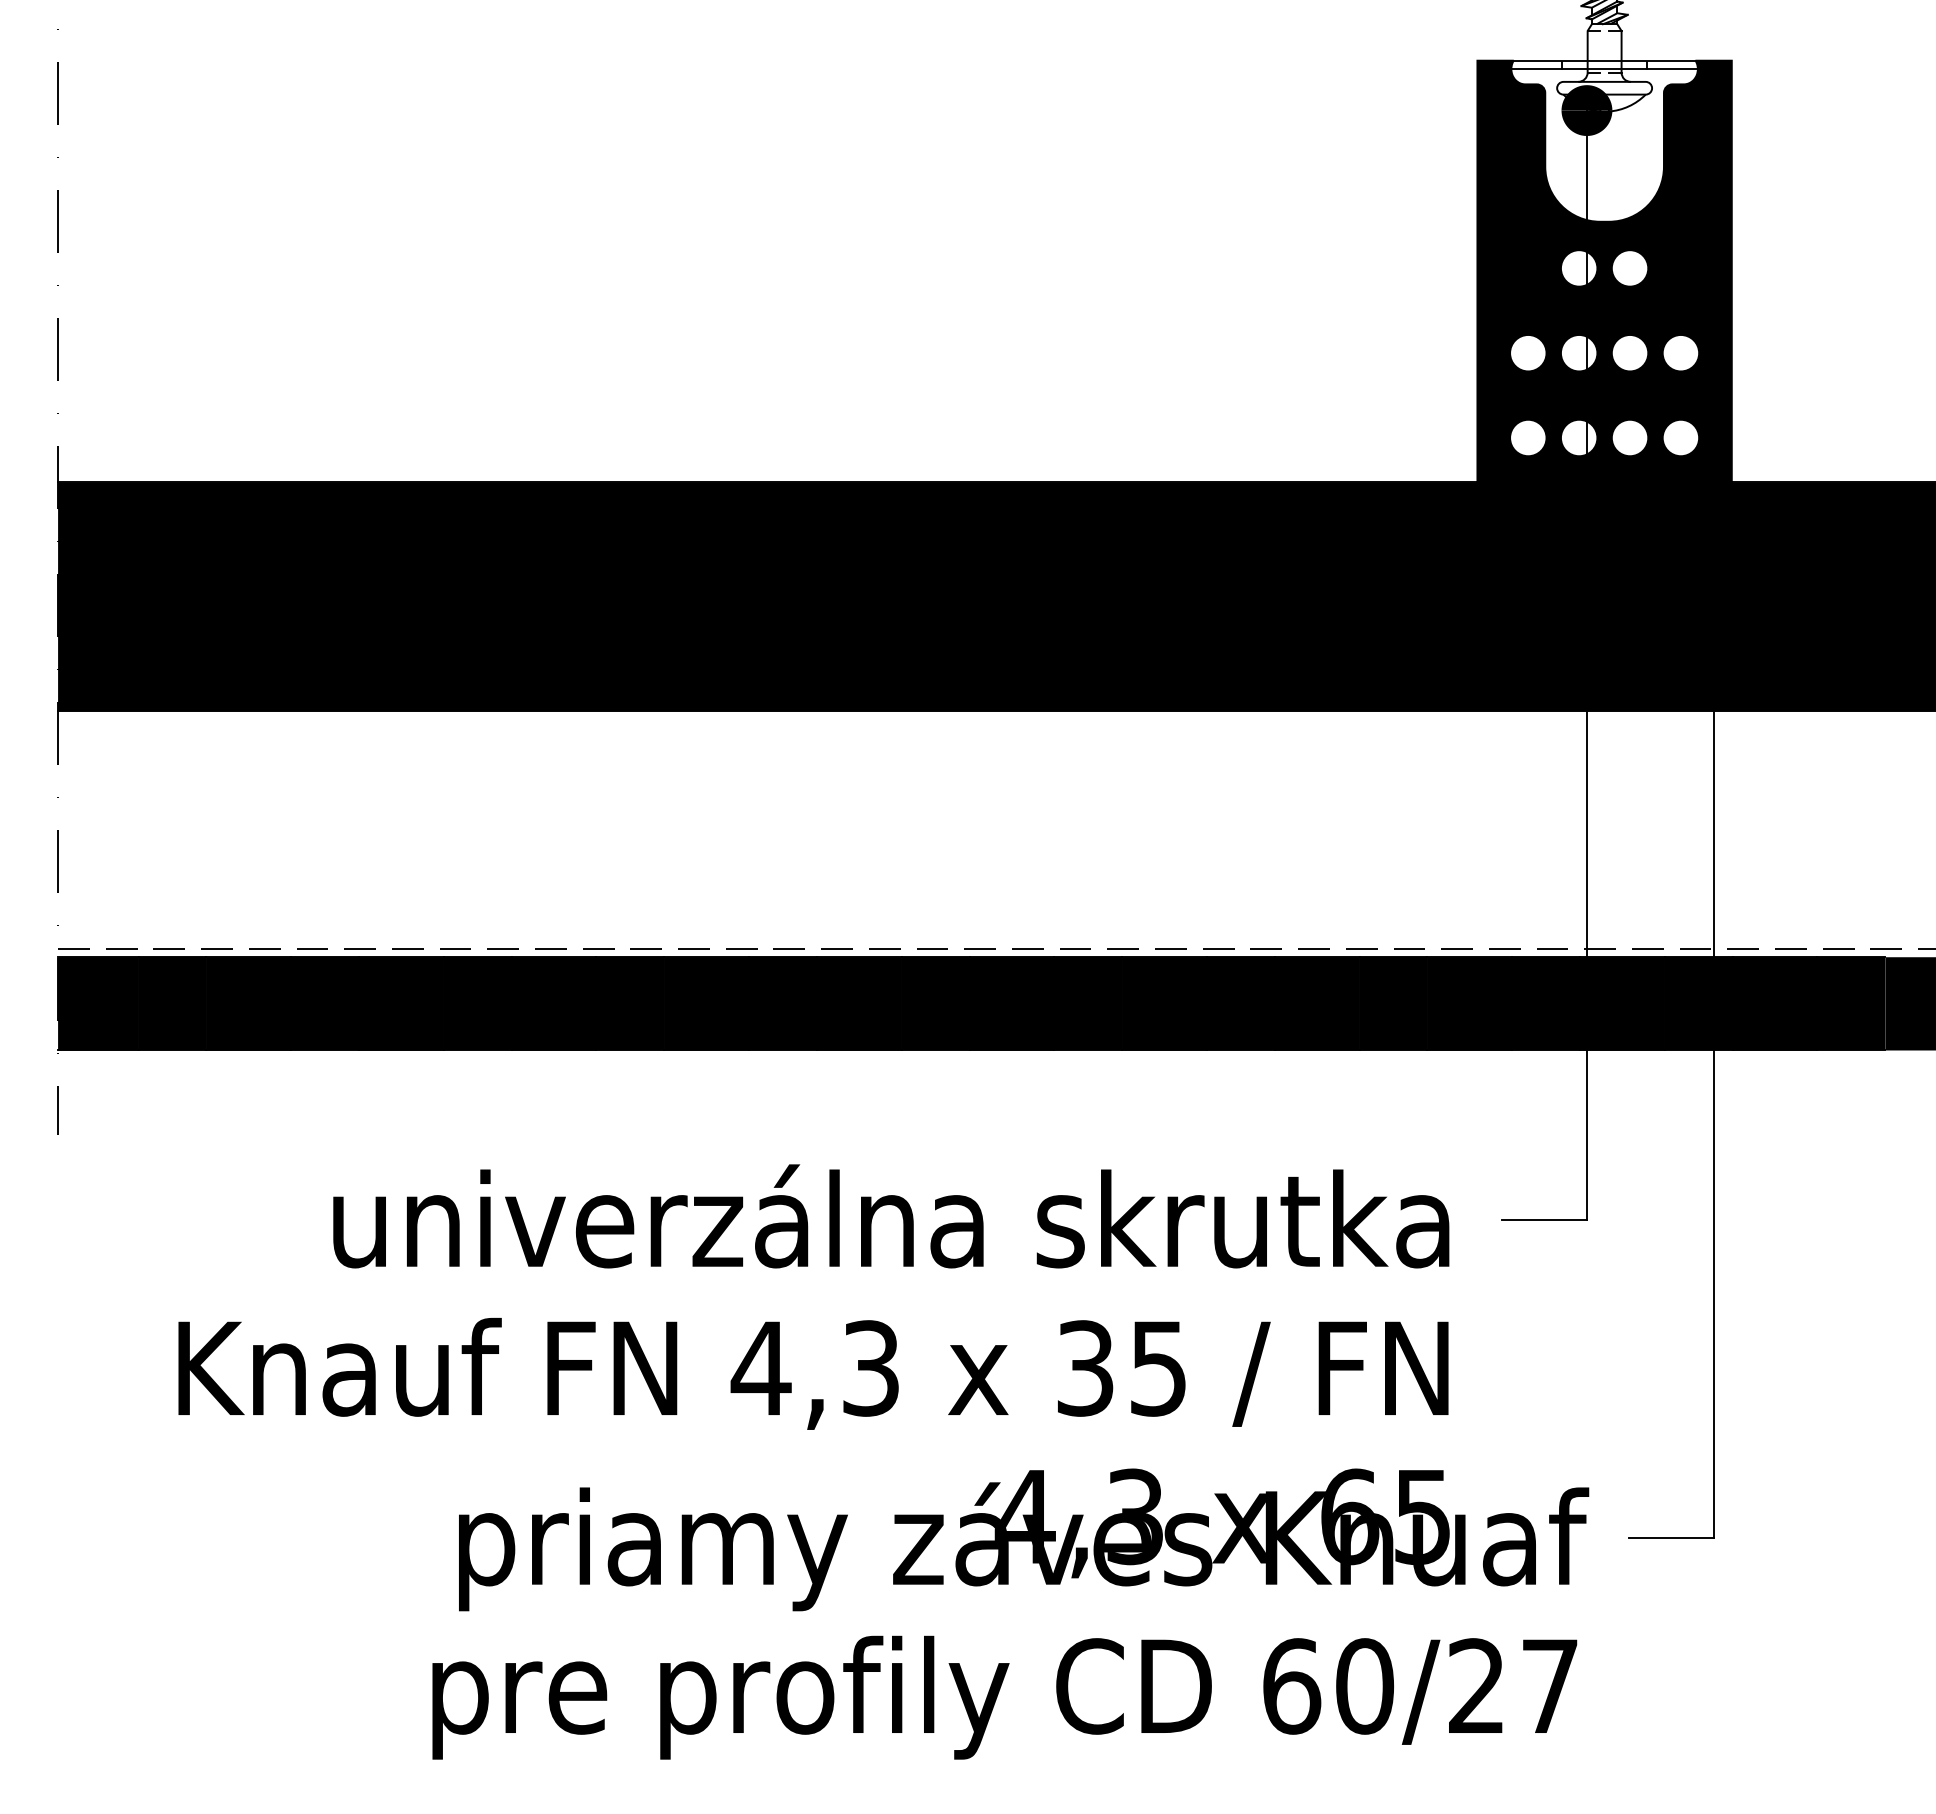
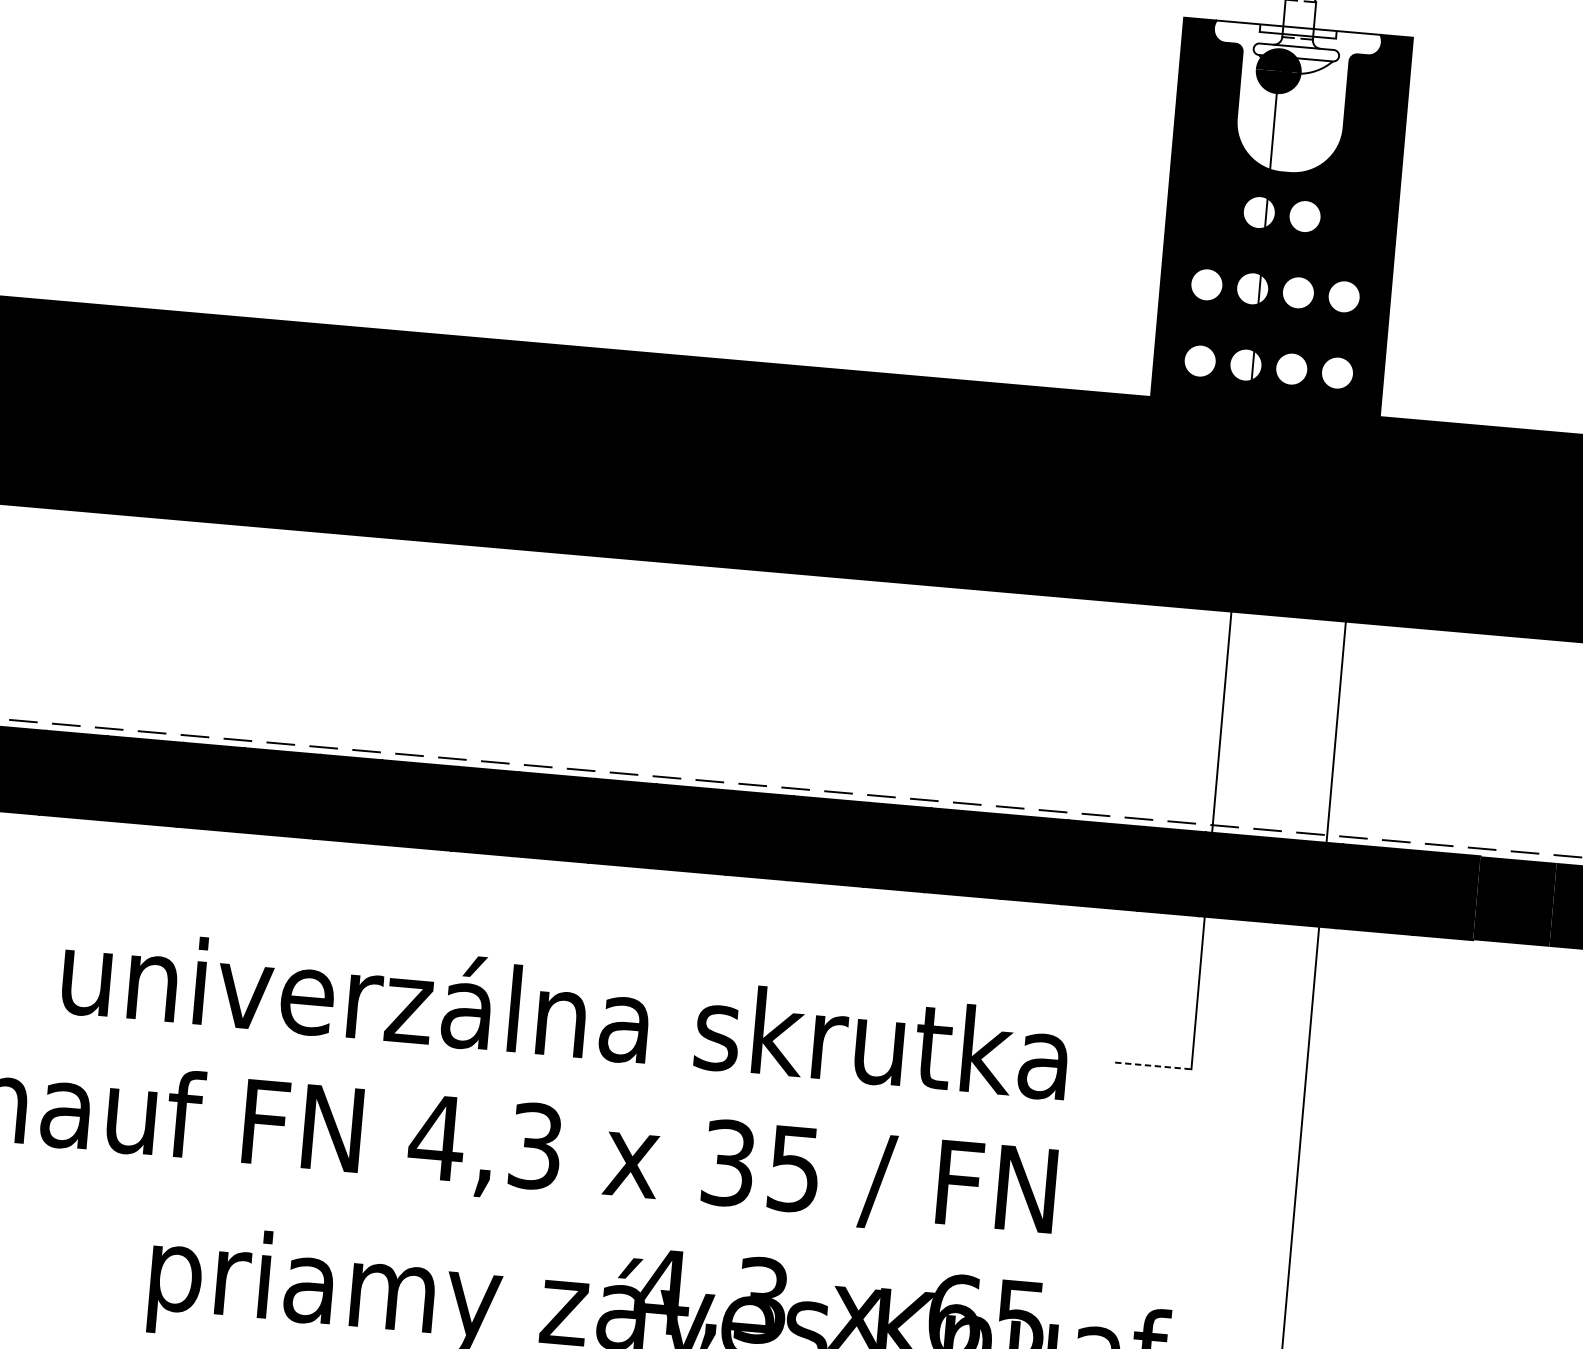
line: (1536, 69) -> (1236, 30), removed
line: (1672, 69) -> (1358, 40), removed
line: (1545, 1220) -> (1154, 1066), solid -> dashed

